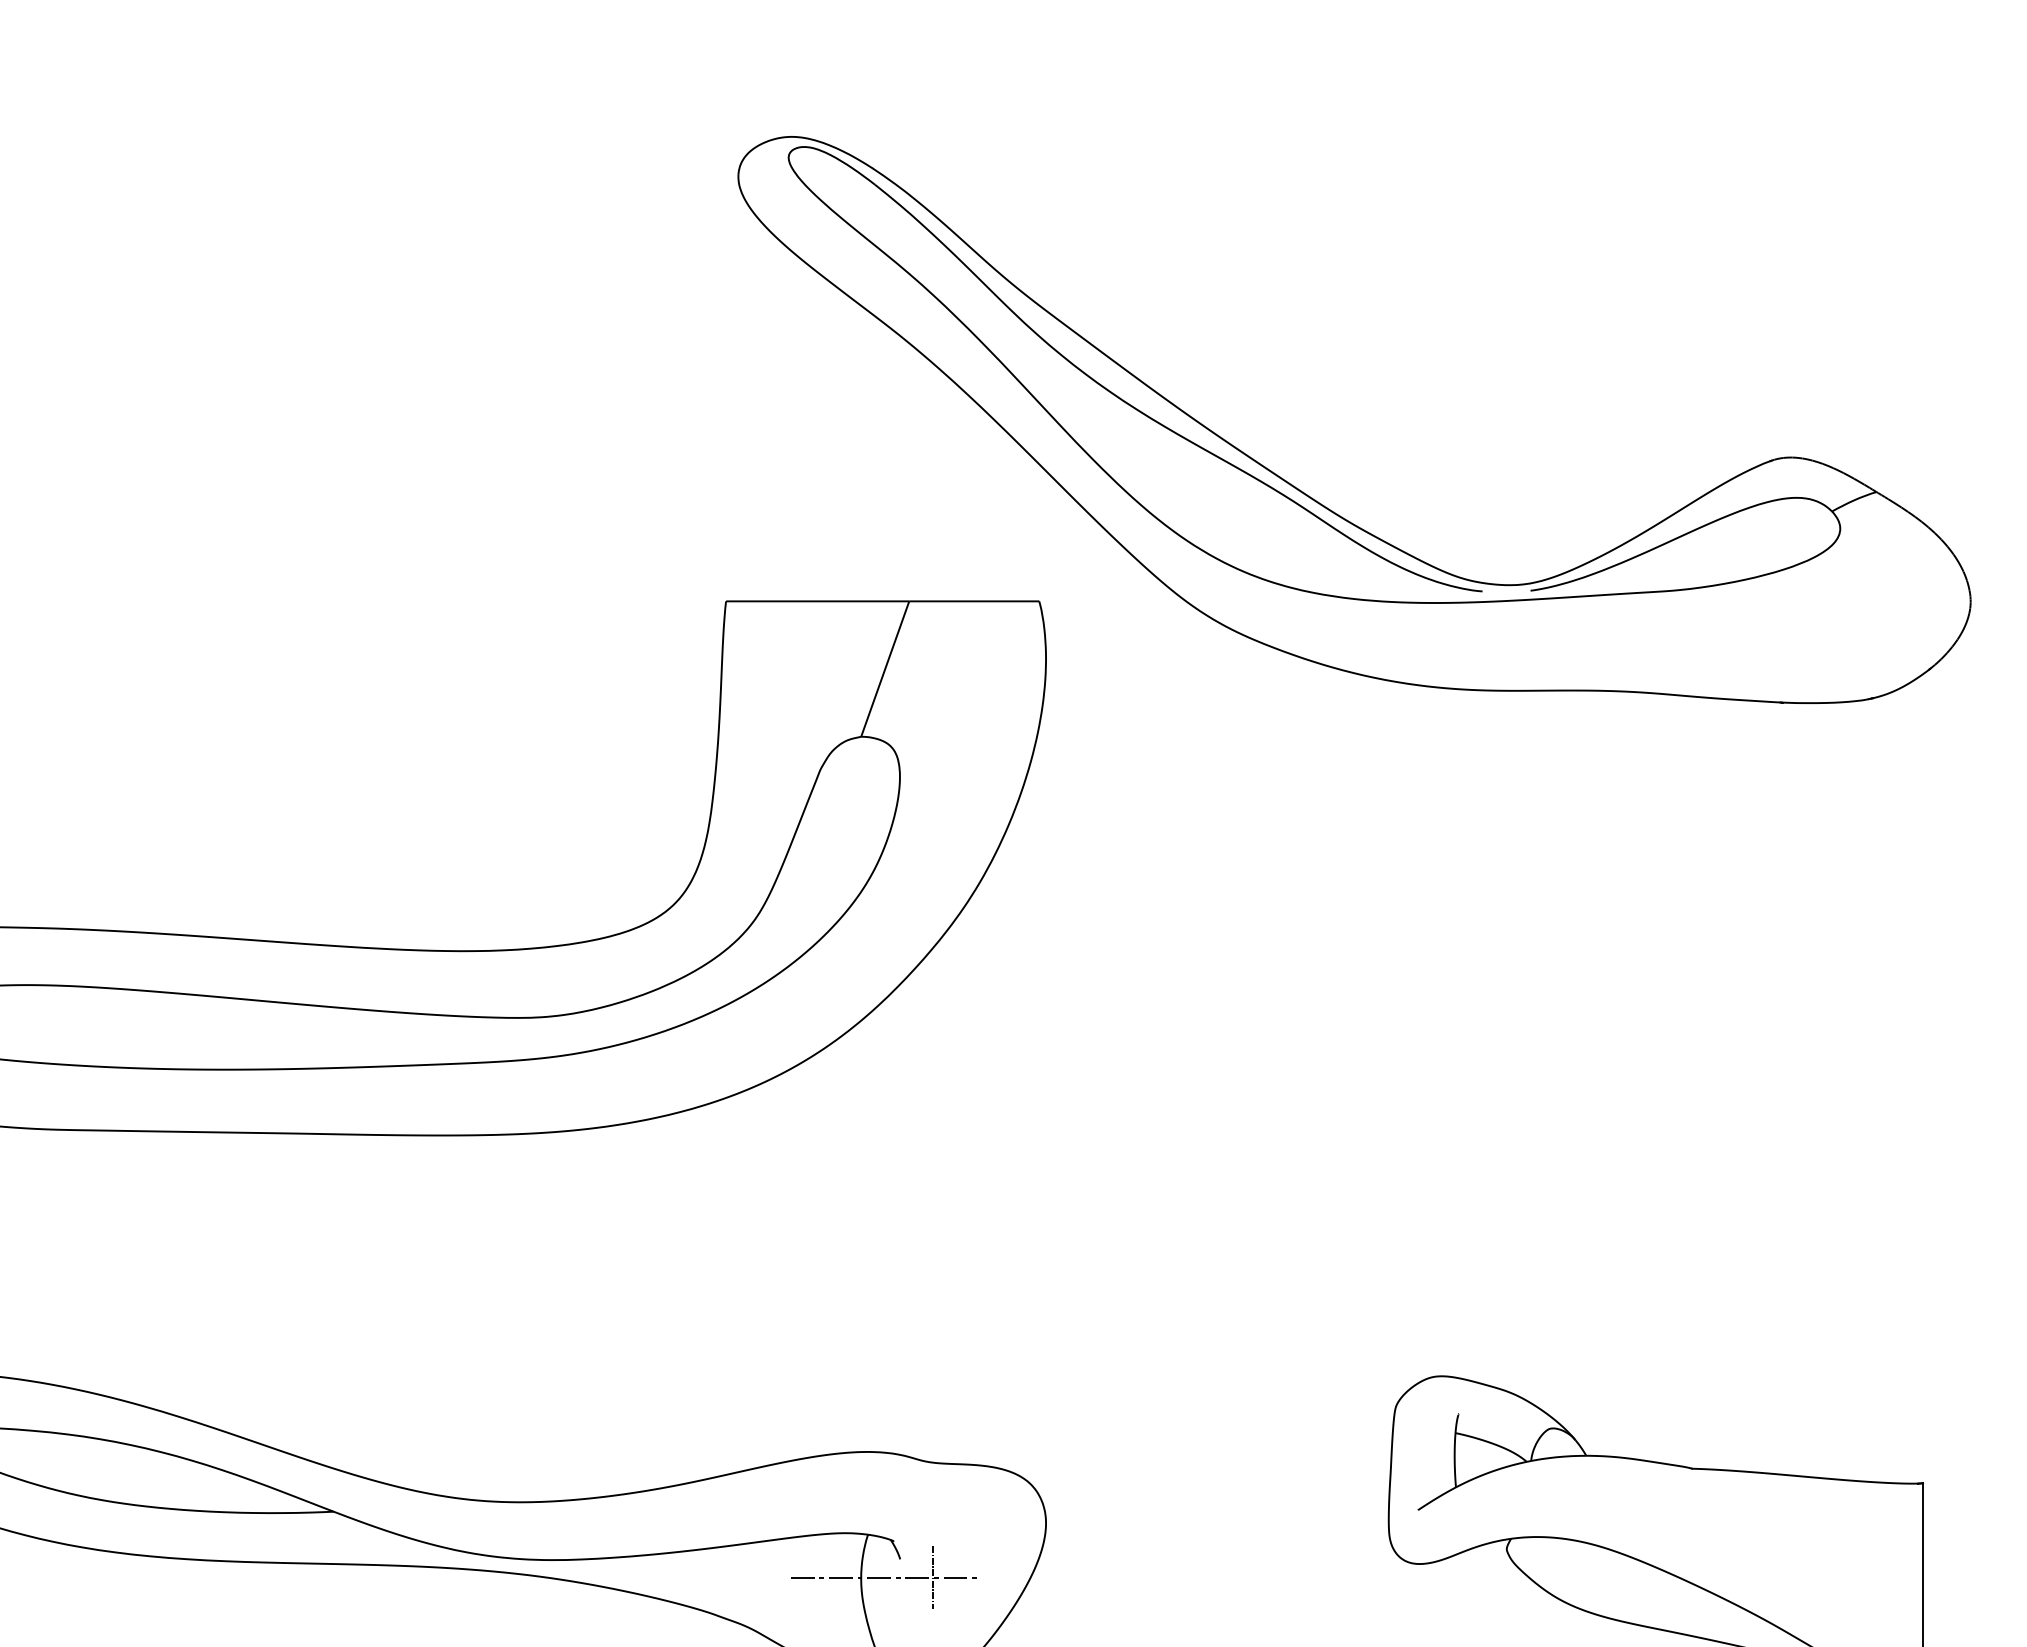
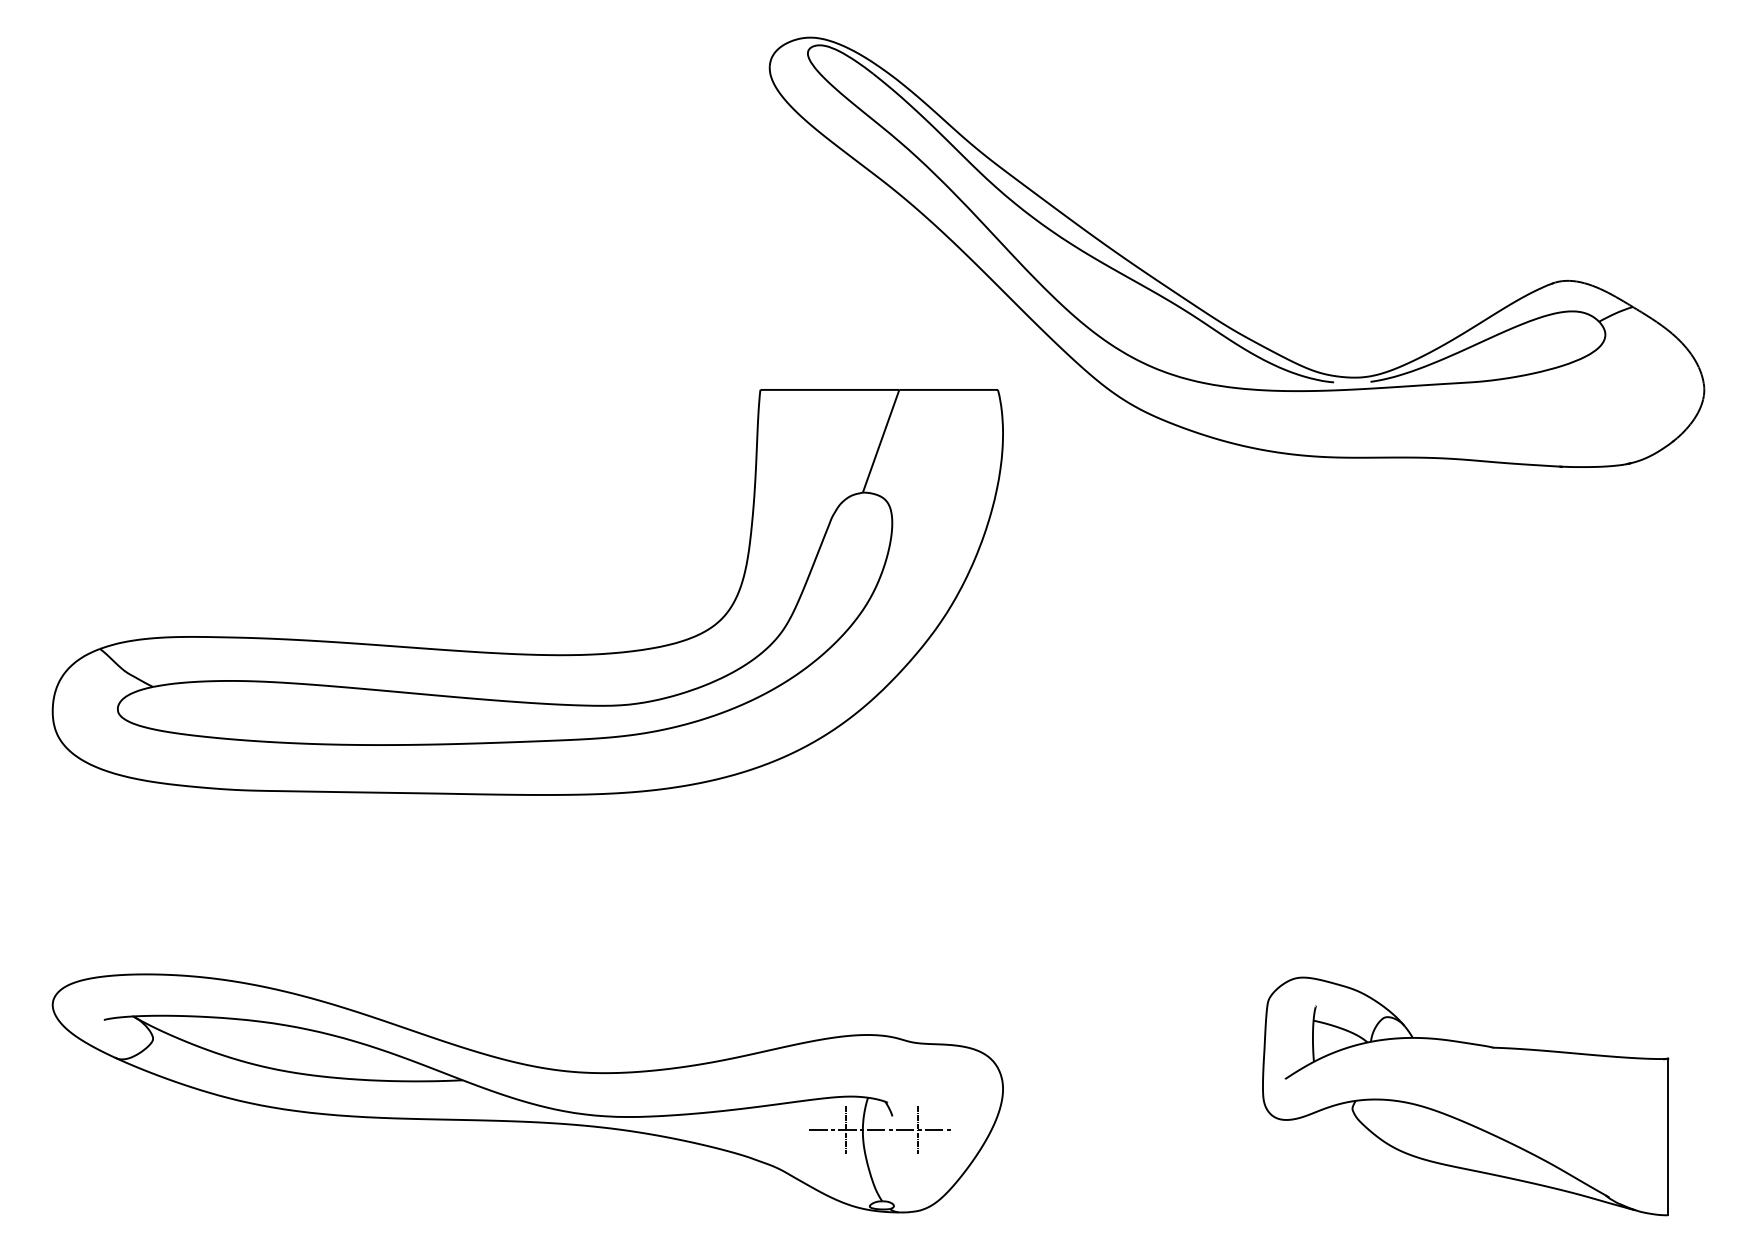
line: (839, 1576) -> (846, 1129), added

